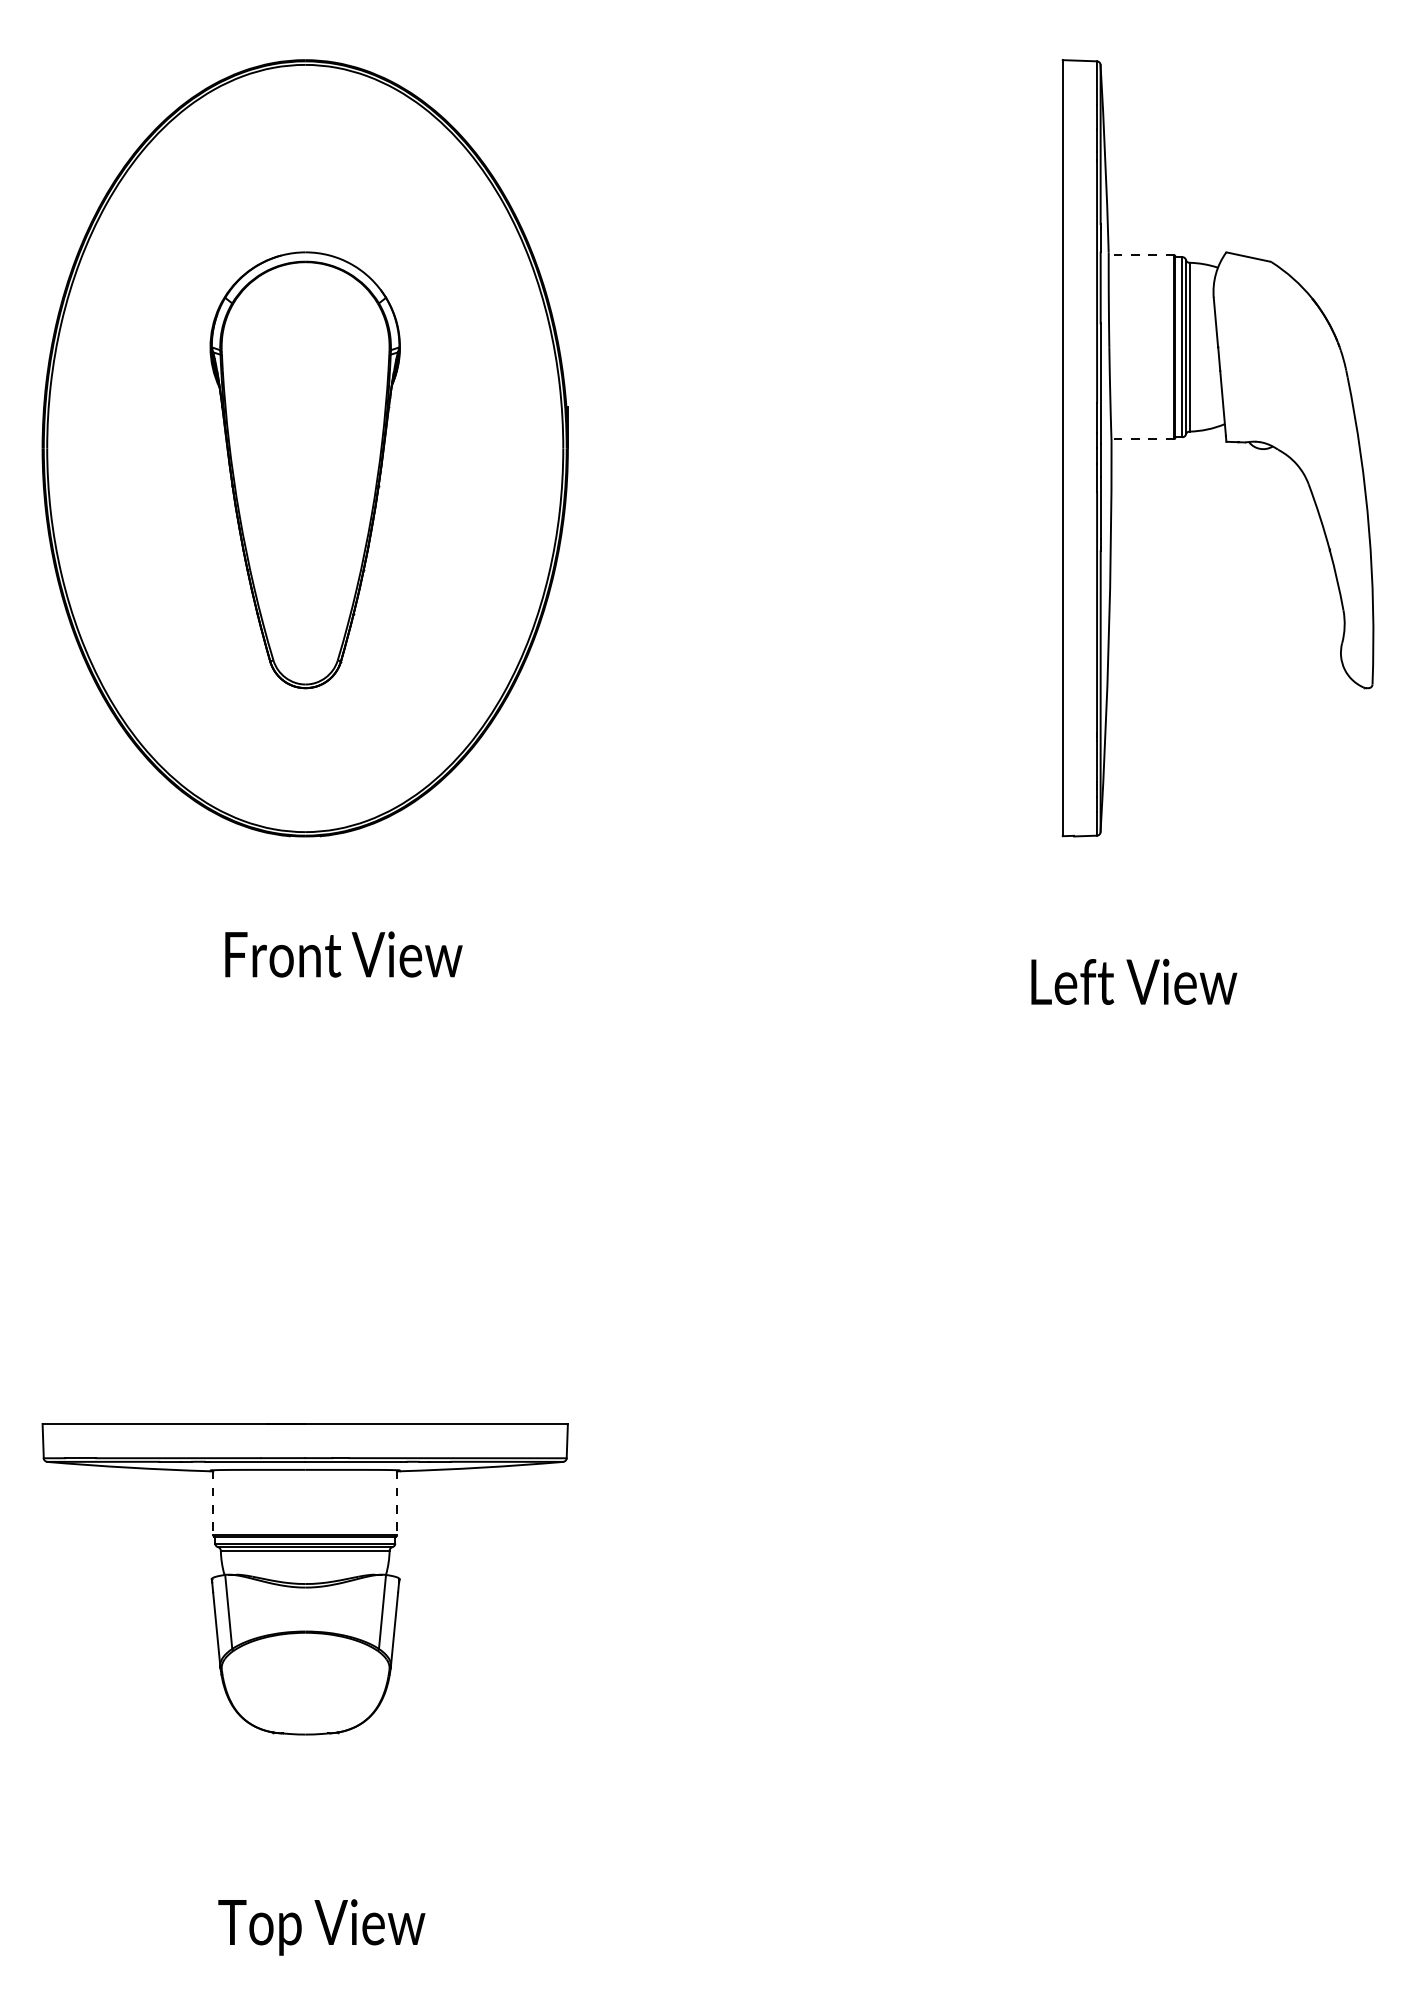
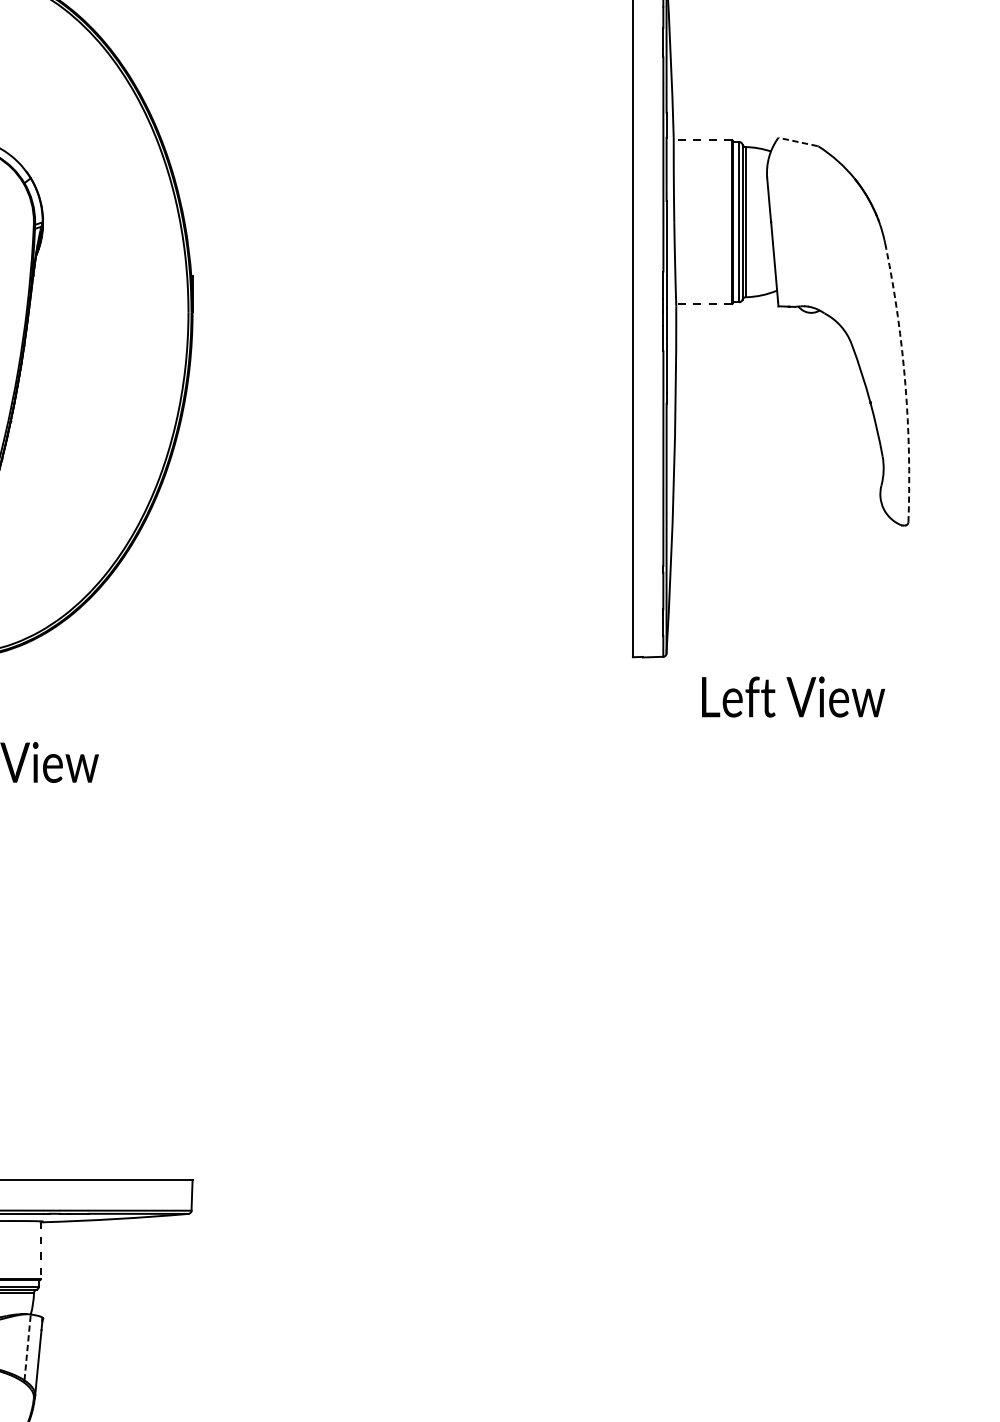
line: (1247, 256) -> (797, 141), solid -> dashed
arc: (1369, 530) -> (905, 385), solid -> dashed
text: (1134, 981) -> (793, 696), moved
line: (382, 1611) -> (27, 1347), solid -> dashed

